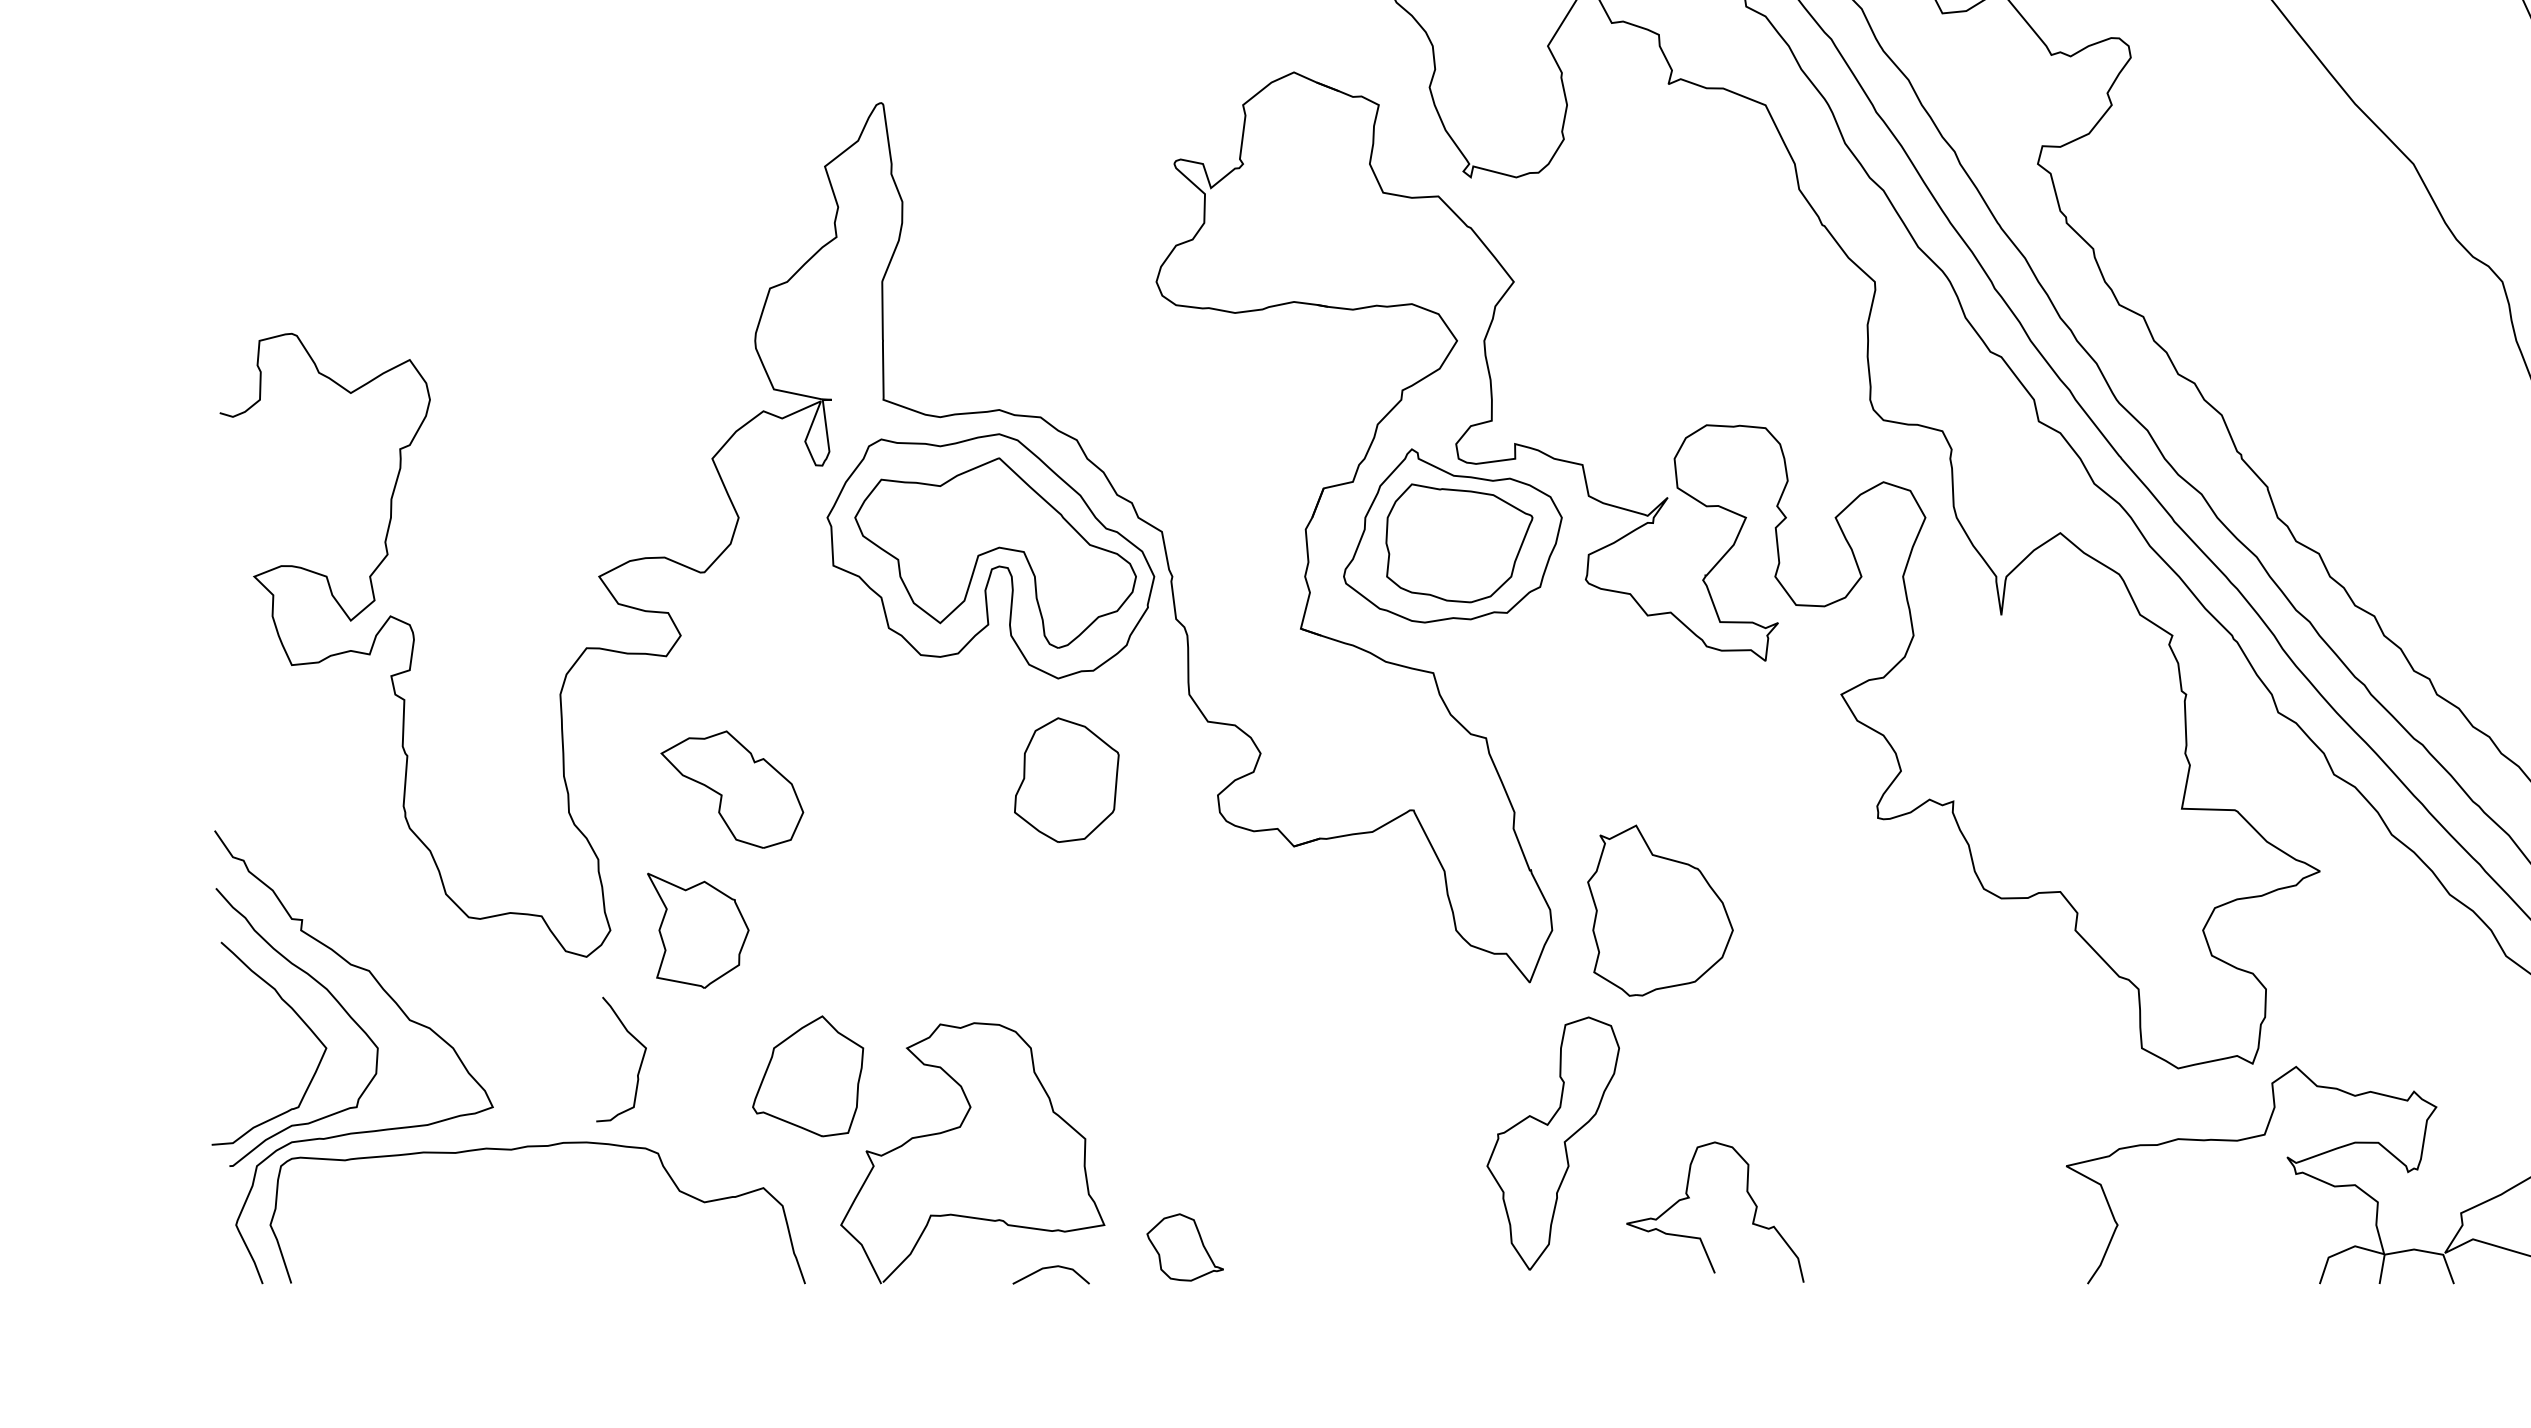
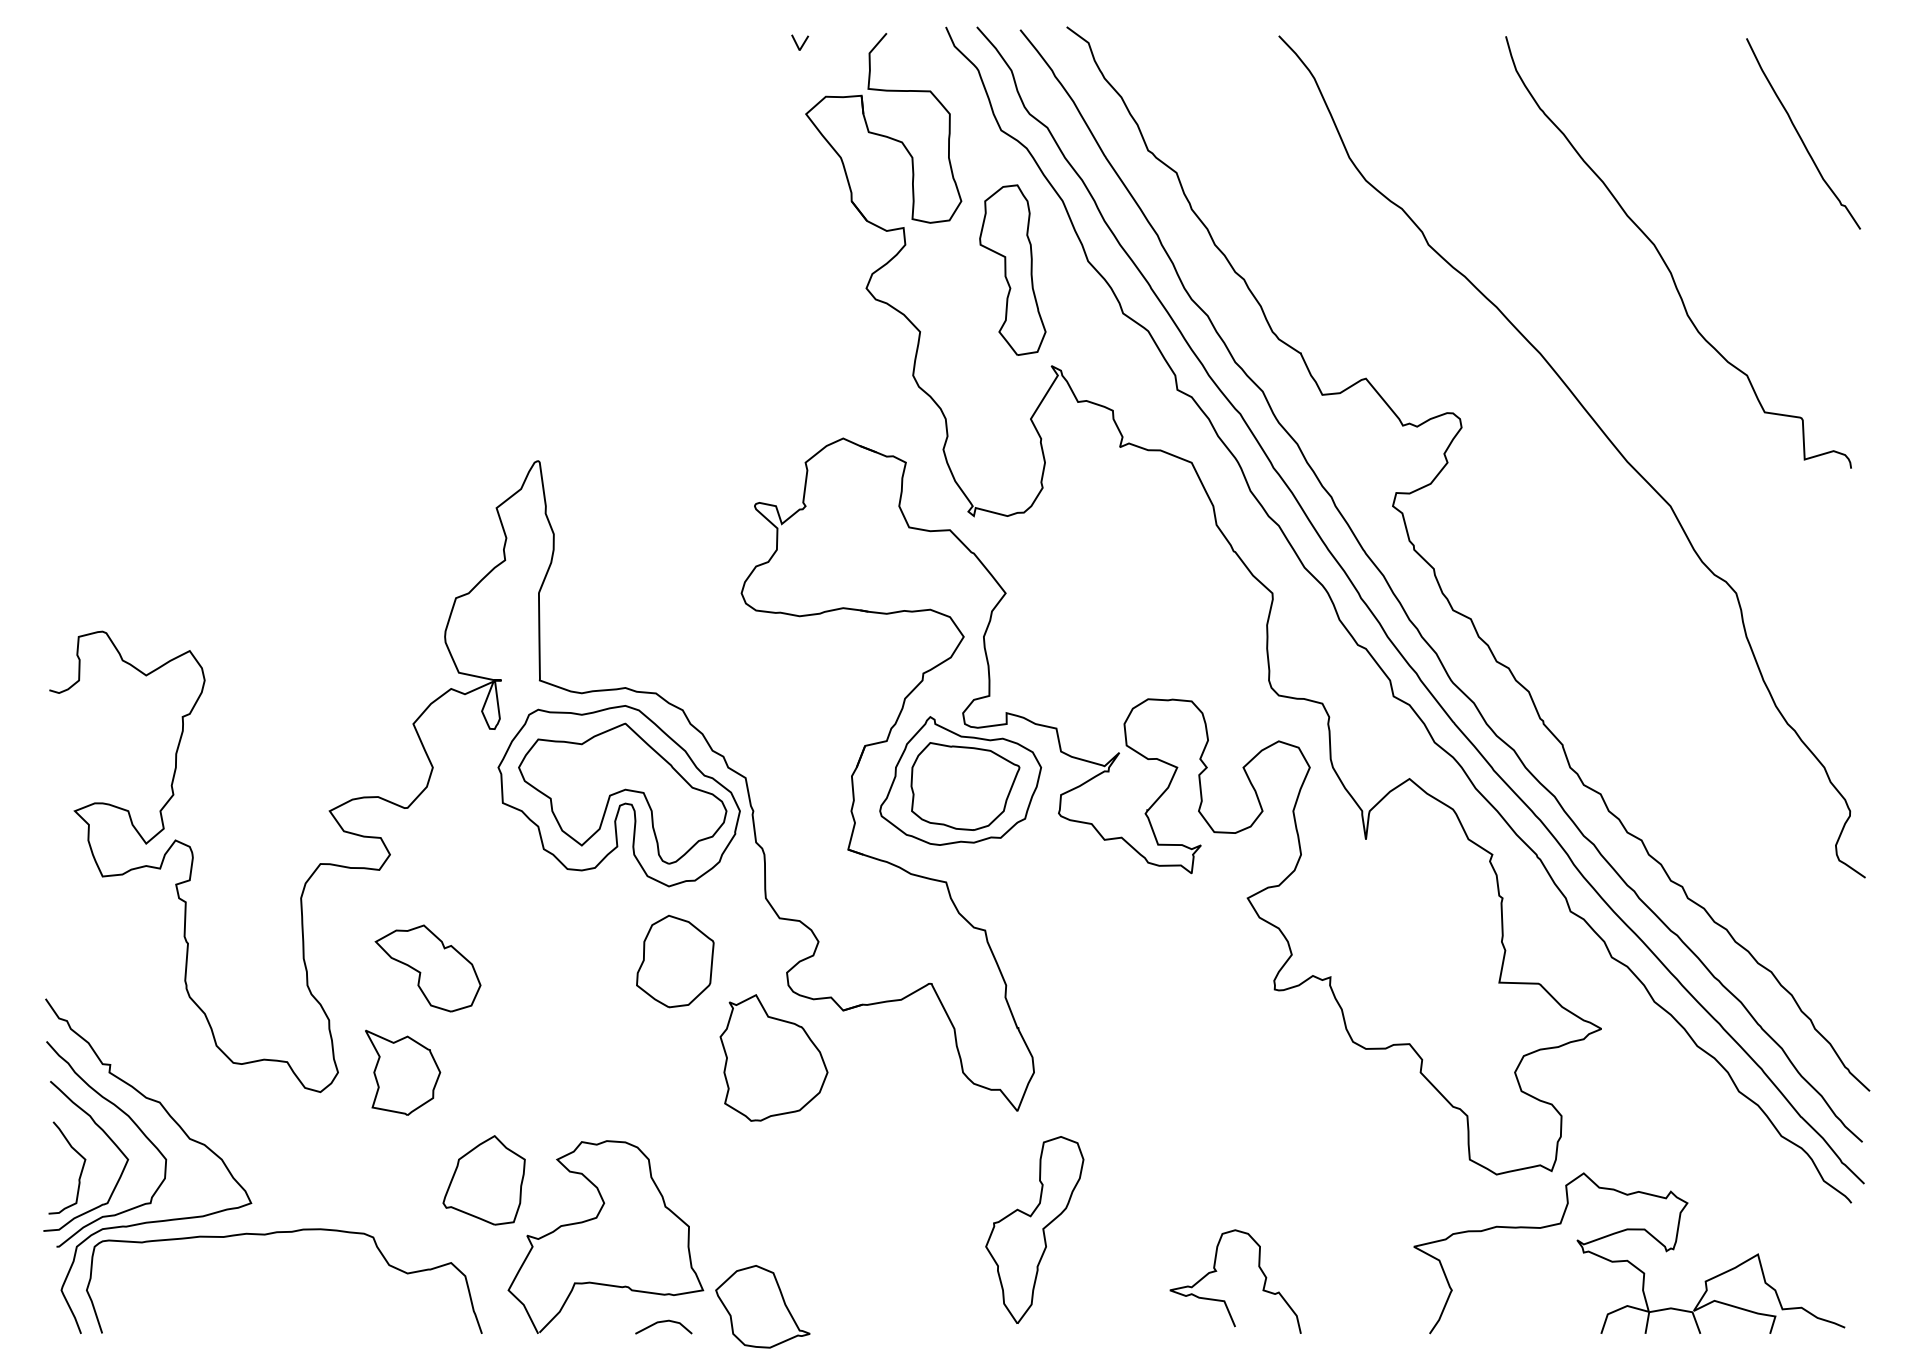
part: (1659, 910) -> (773, 1057), moved
curve: (639, 1065) -> (80, 1172), moved
curve: (1690, 1198) -> (1217, 1271), moved
part: (1184, 1246) -> (762, 1306), size x1.67

